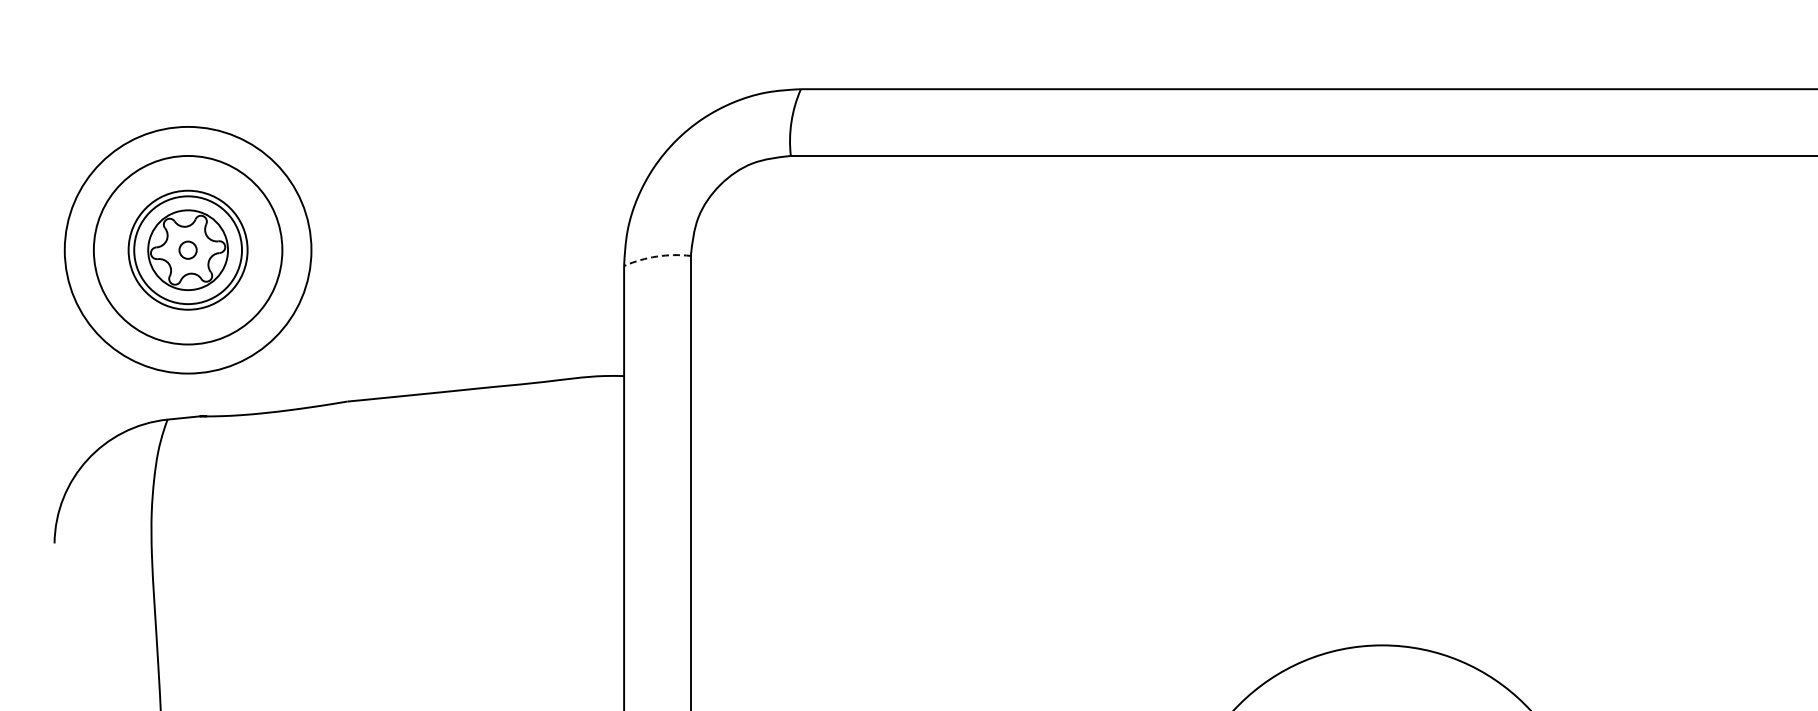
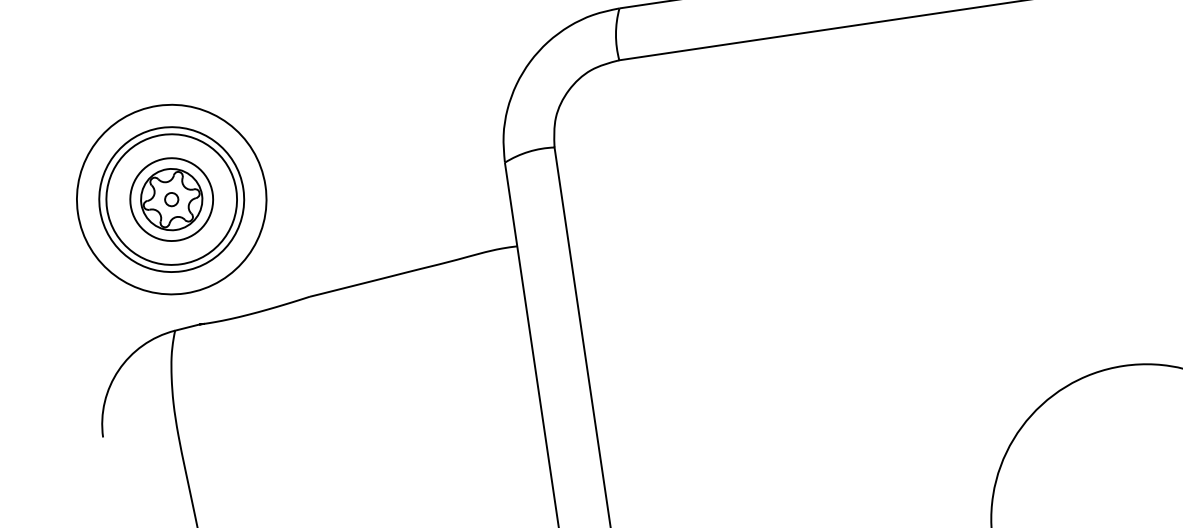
circle: (188, 250) -> (172, 199), size x1.43
arc: (656, 256) -> (528, 151), dashed -> solid

